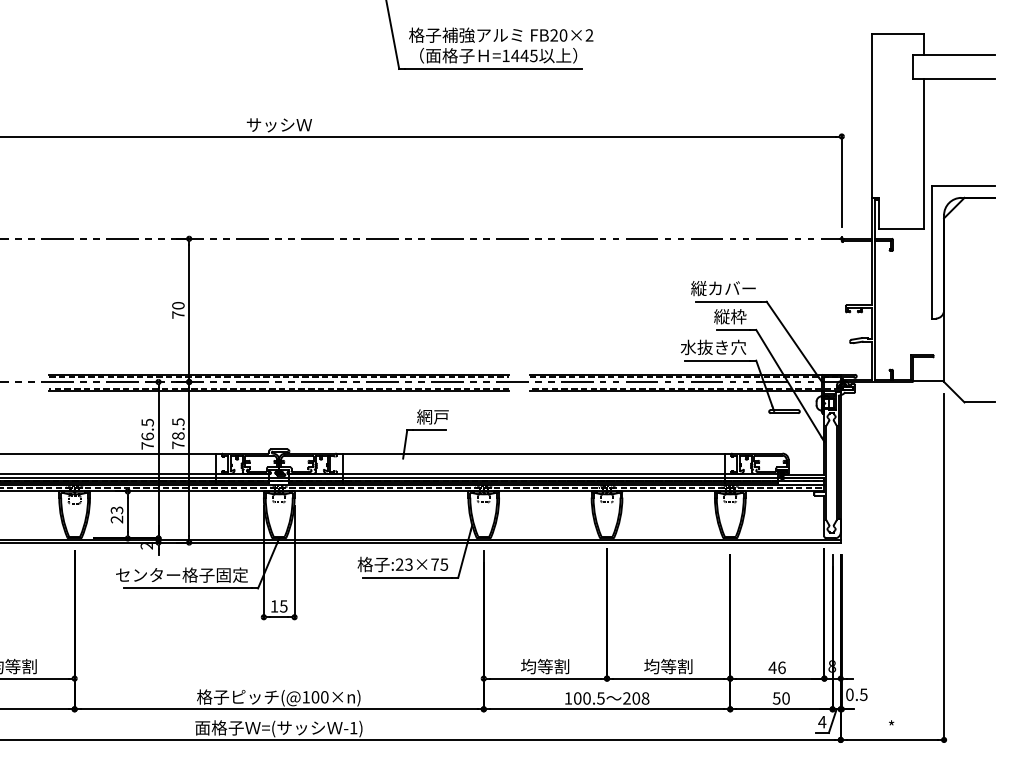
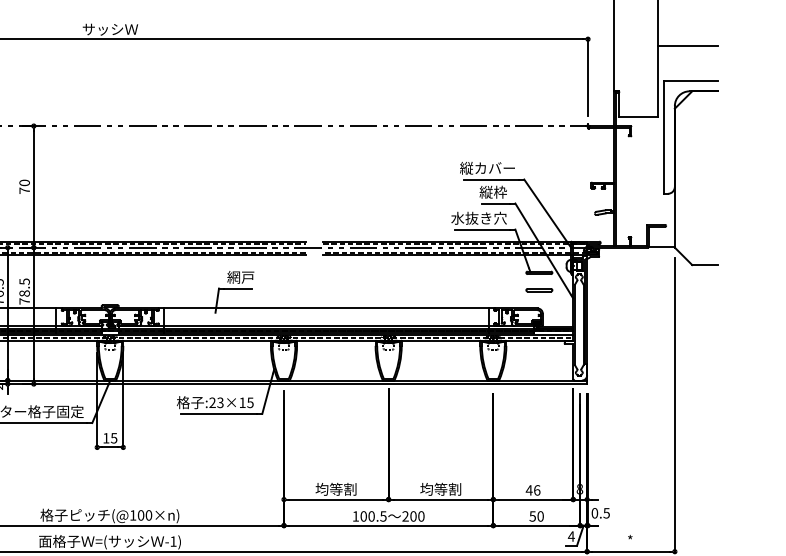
line: (959, 144) -> (687, 46), added
part: (784, 431) -> (539, 289), added
text: (434, 564) -> (242, 402), :23×75 -> :23×15
text: (645, 698) -> (421, 516), 208 -> 200

